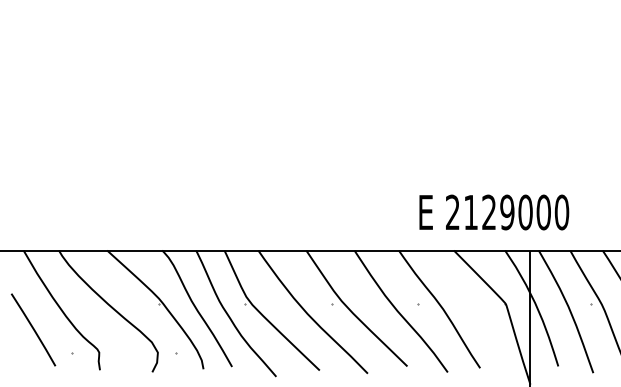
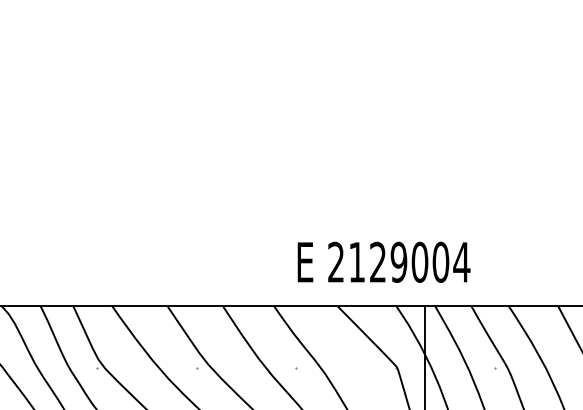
text: (561, 212) -> (461, 262), 2129000 -> 2129004

